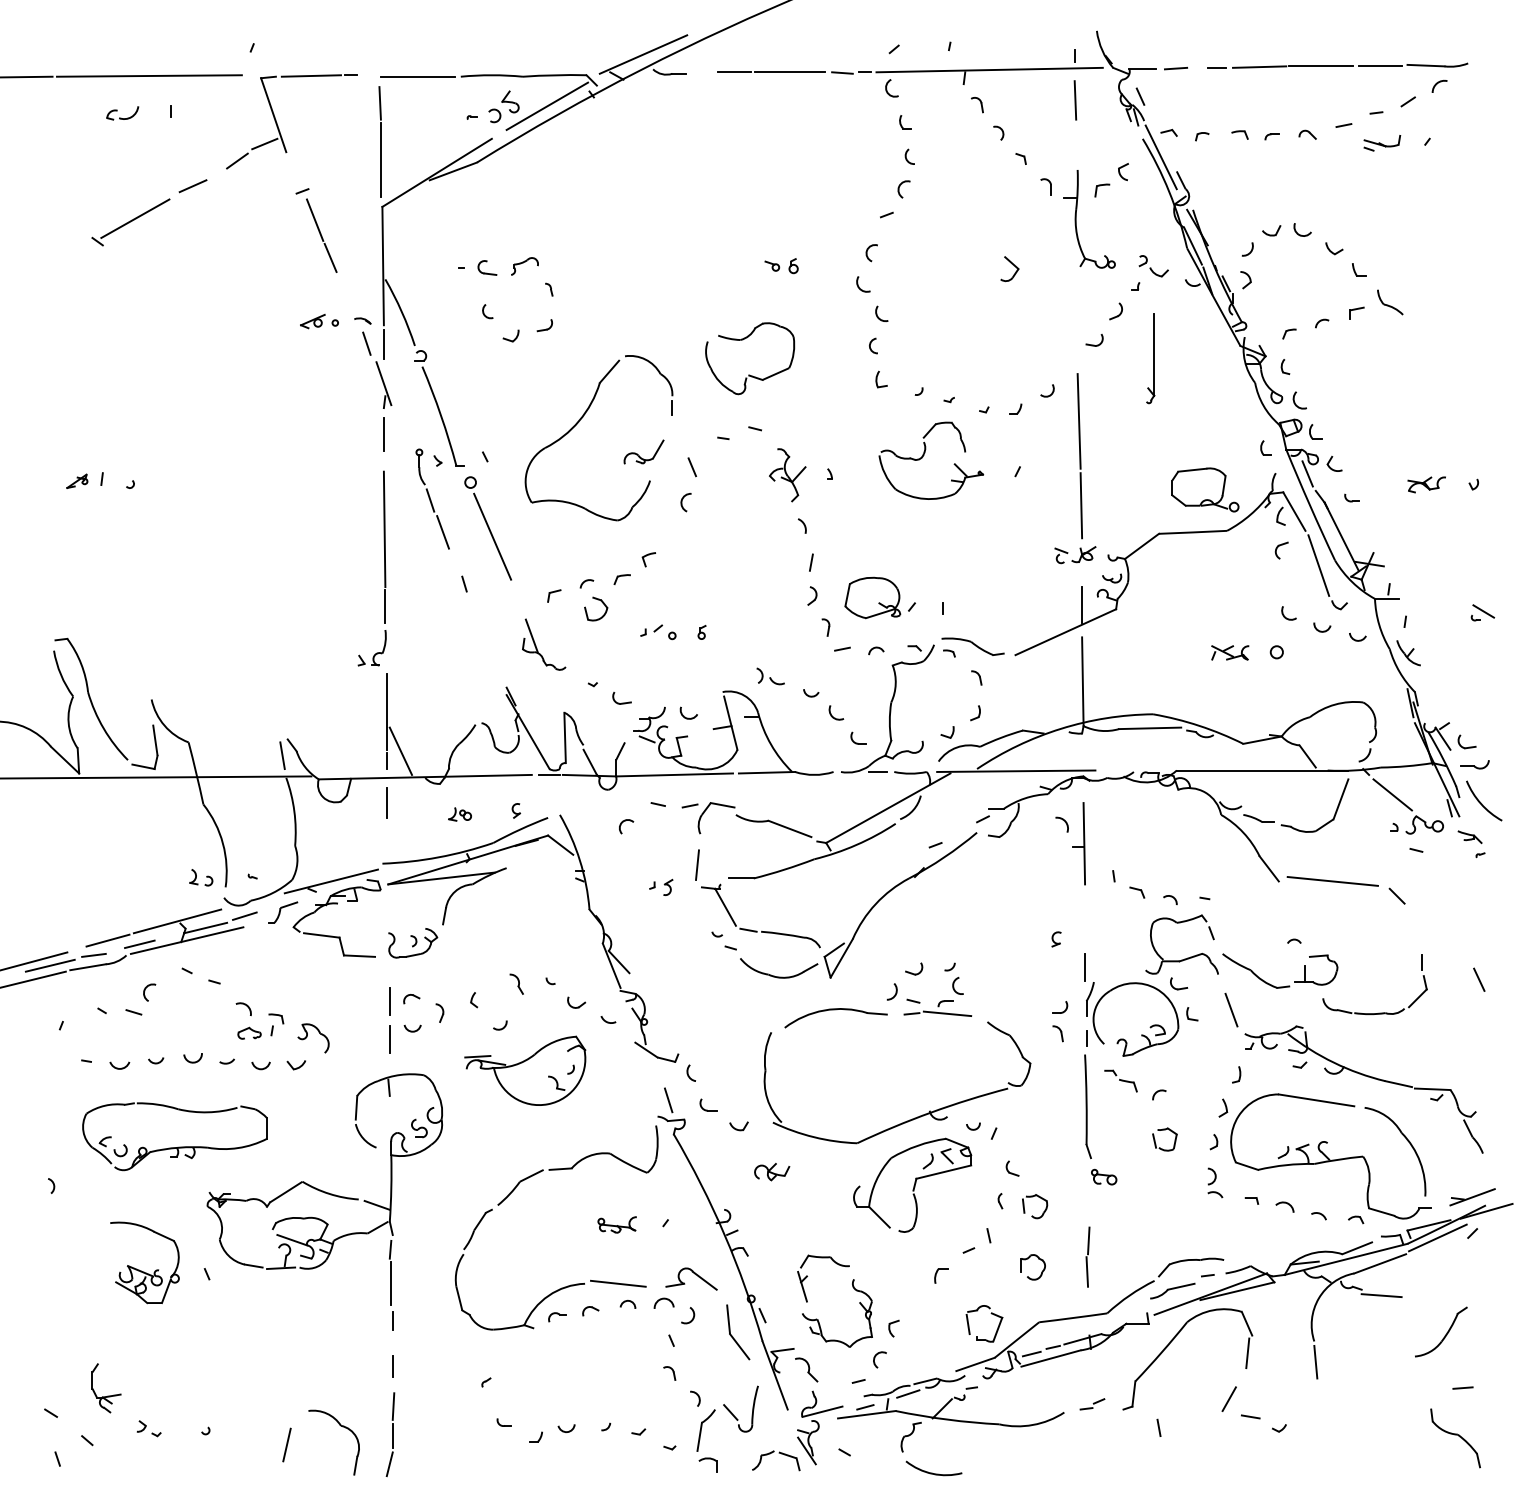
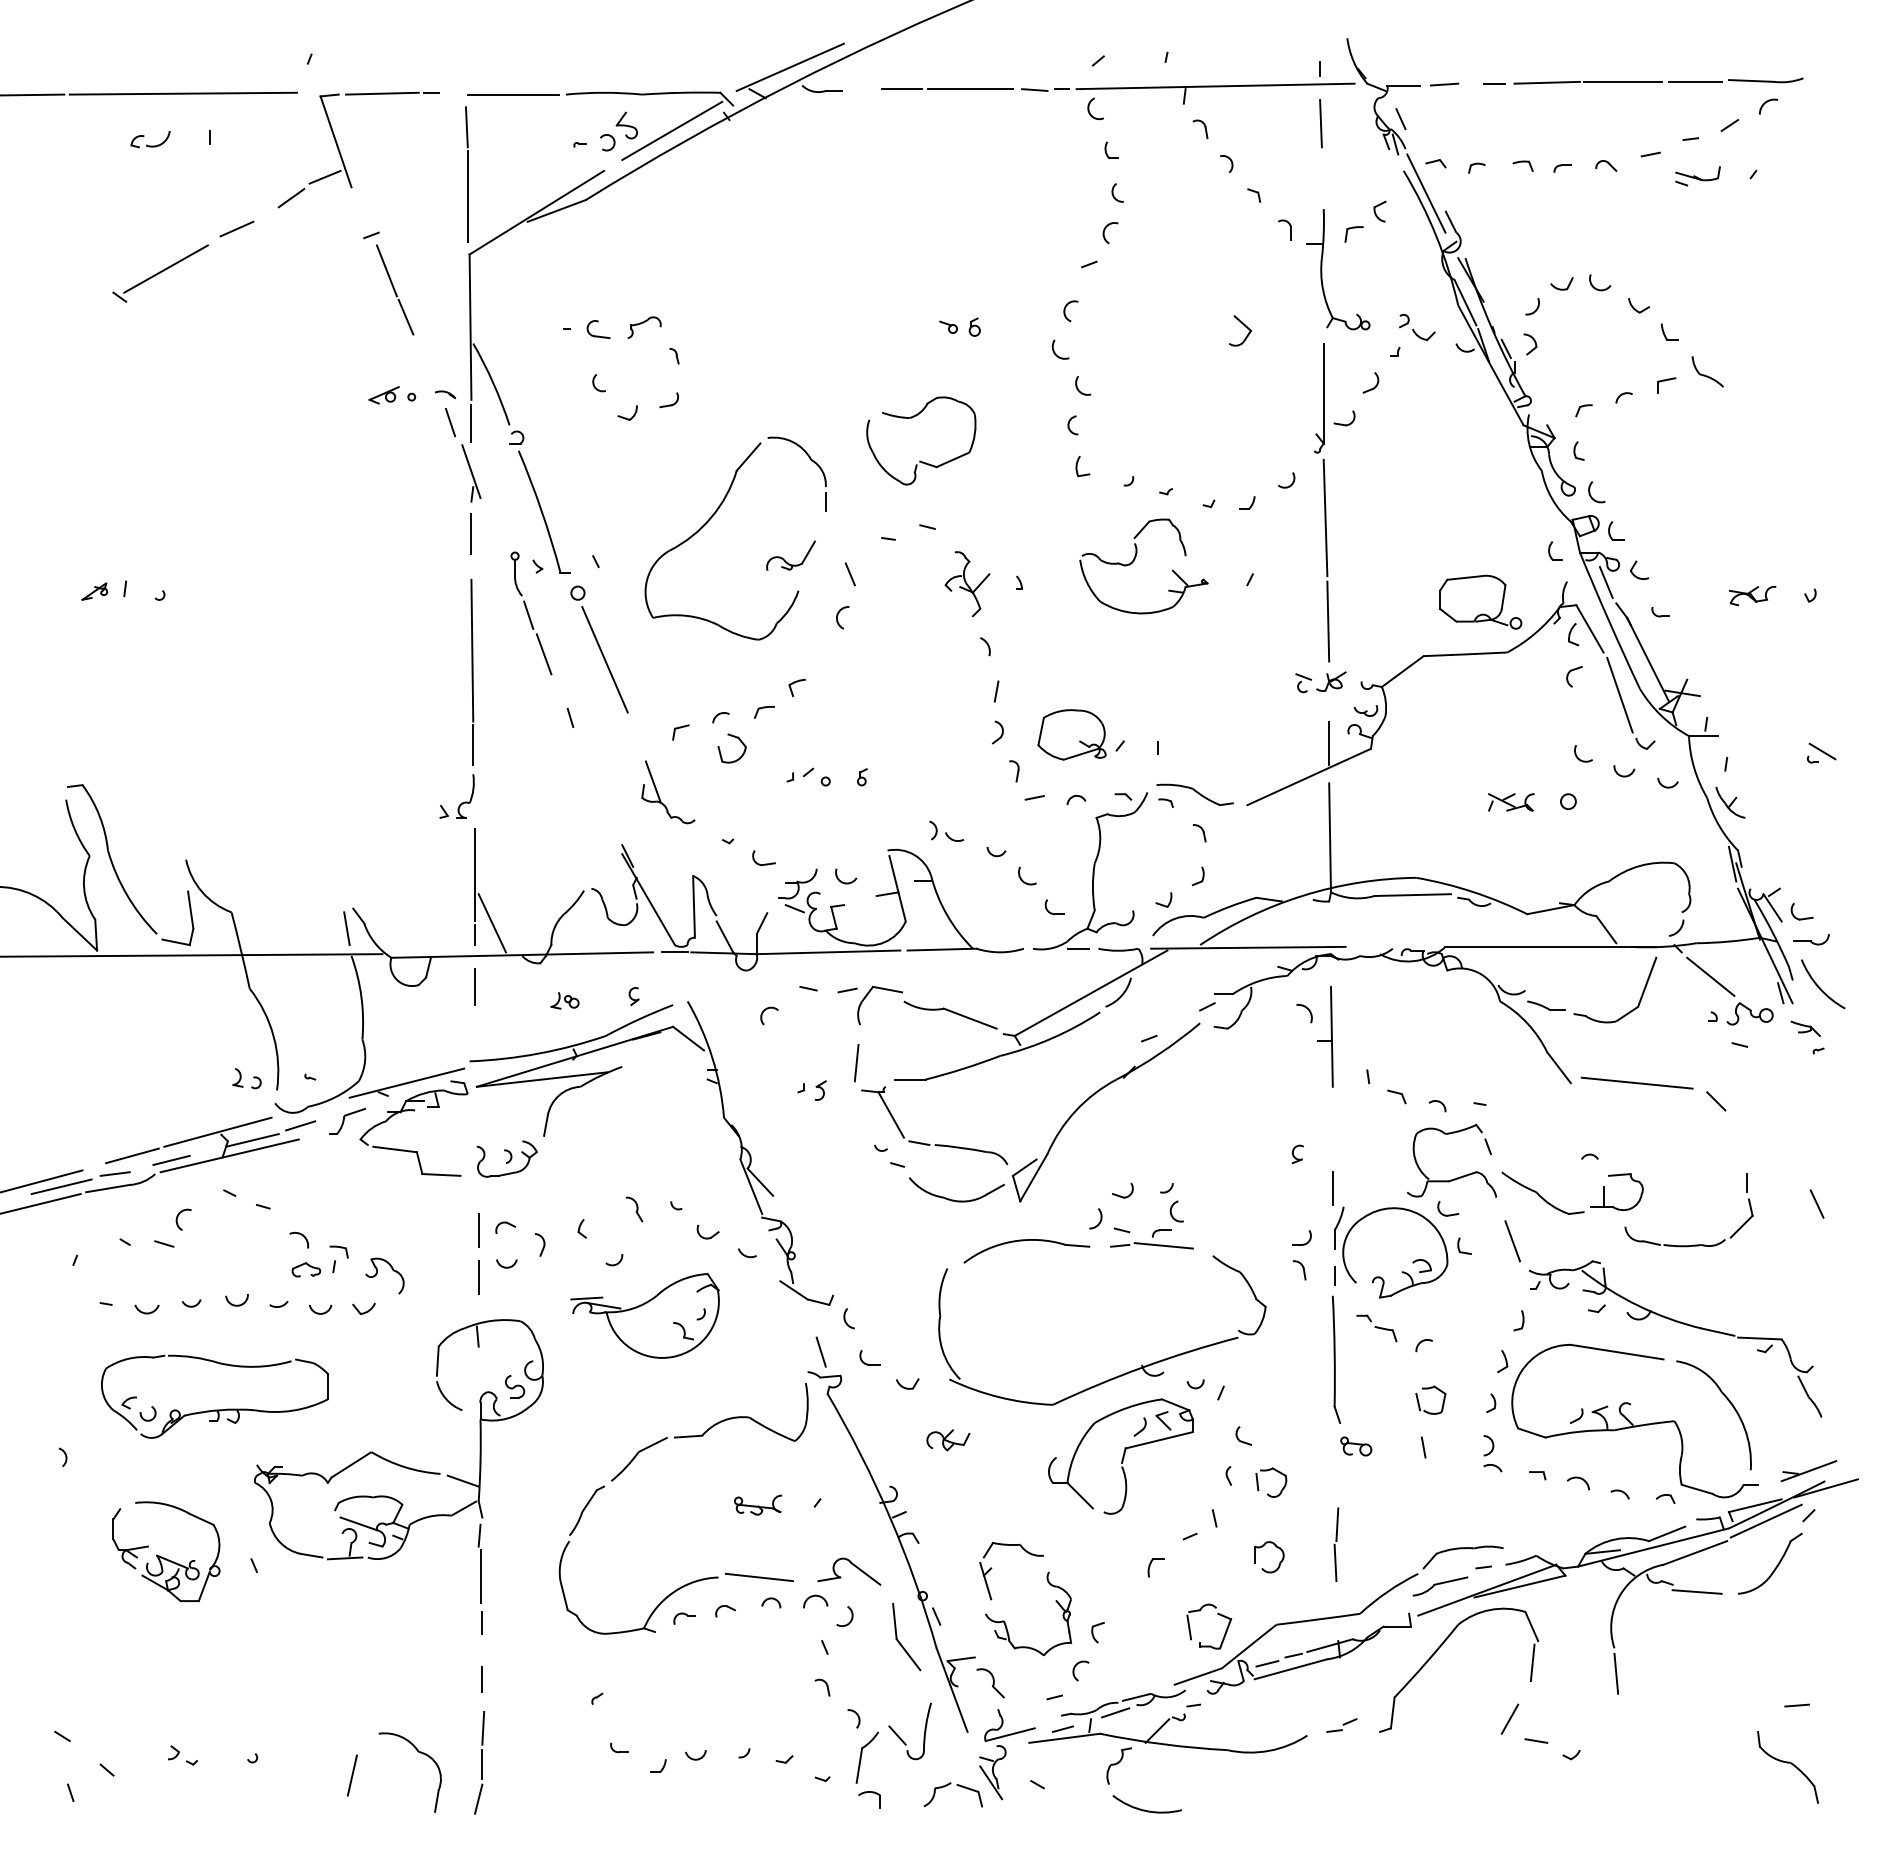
part: (1150, 359) -> (1319, 398), moved
part: (1446, 1333) -> (1776, 1565), moved
part: (109, 1395) -> (134, 1547), moved
line: (1158, 1427) -> (1423, 1447), moved

